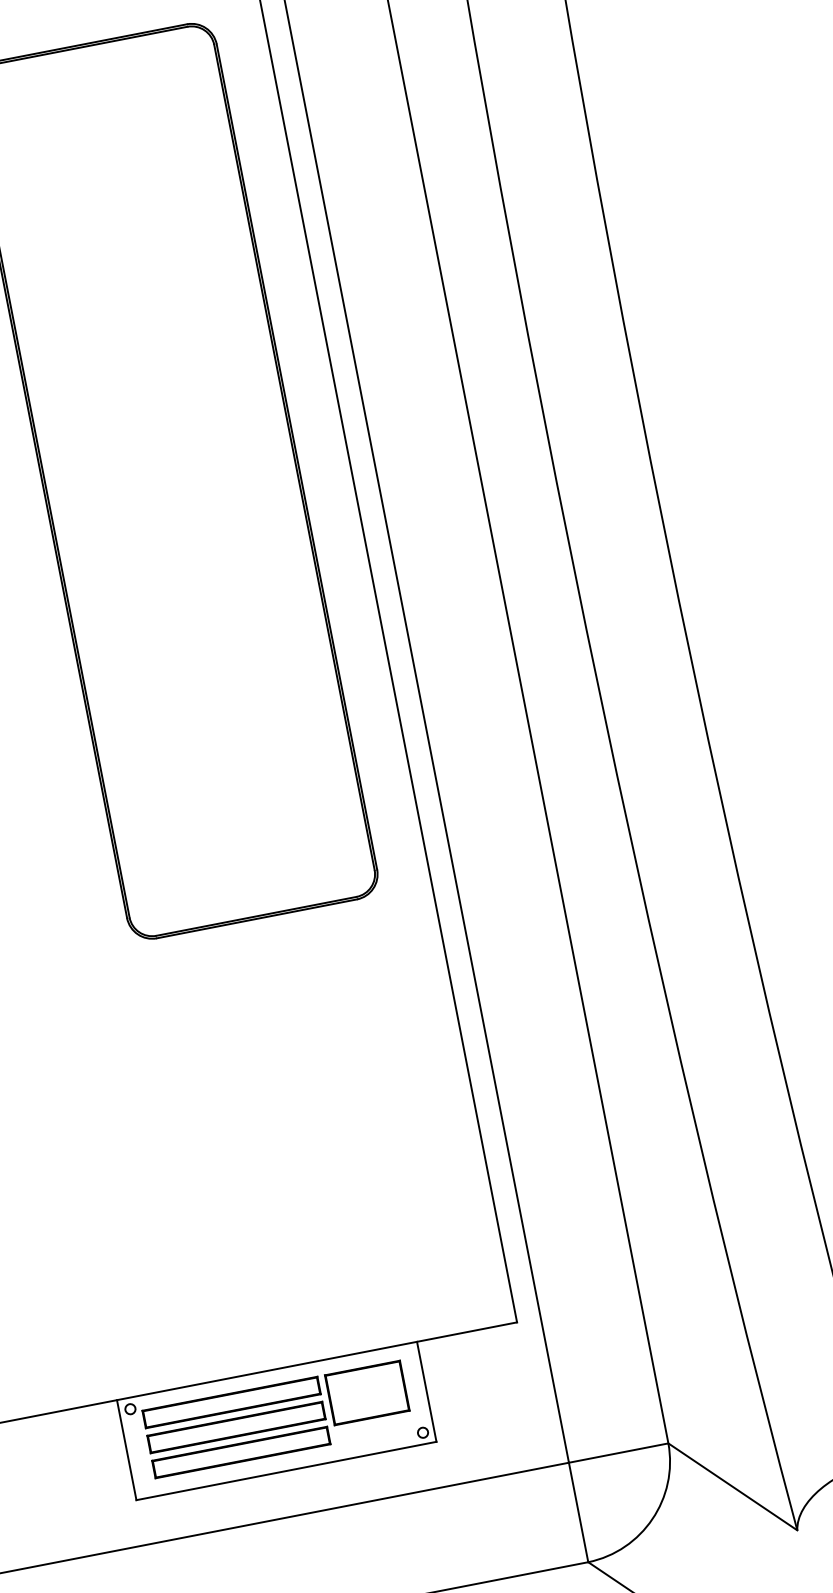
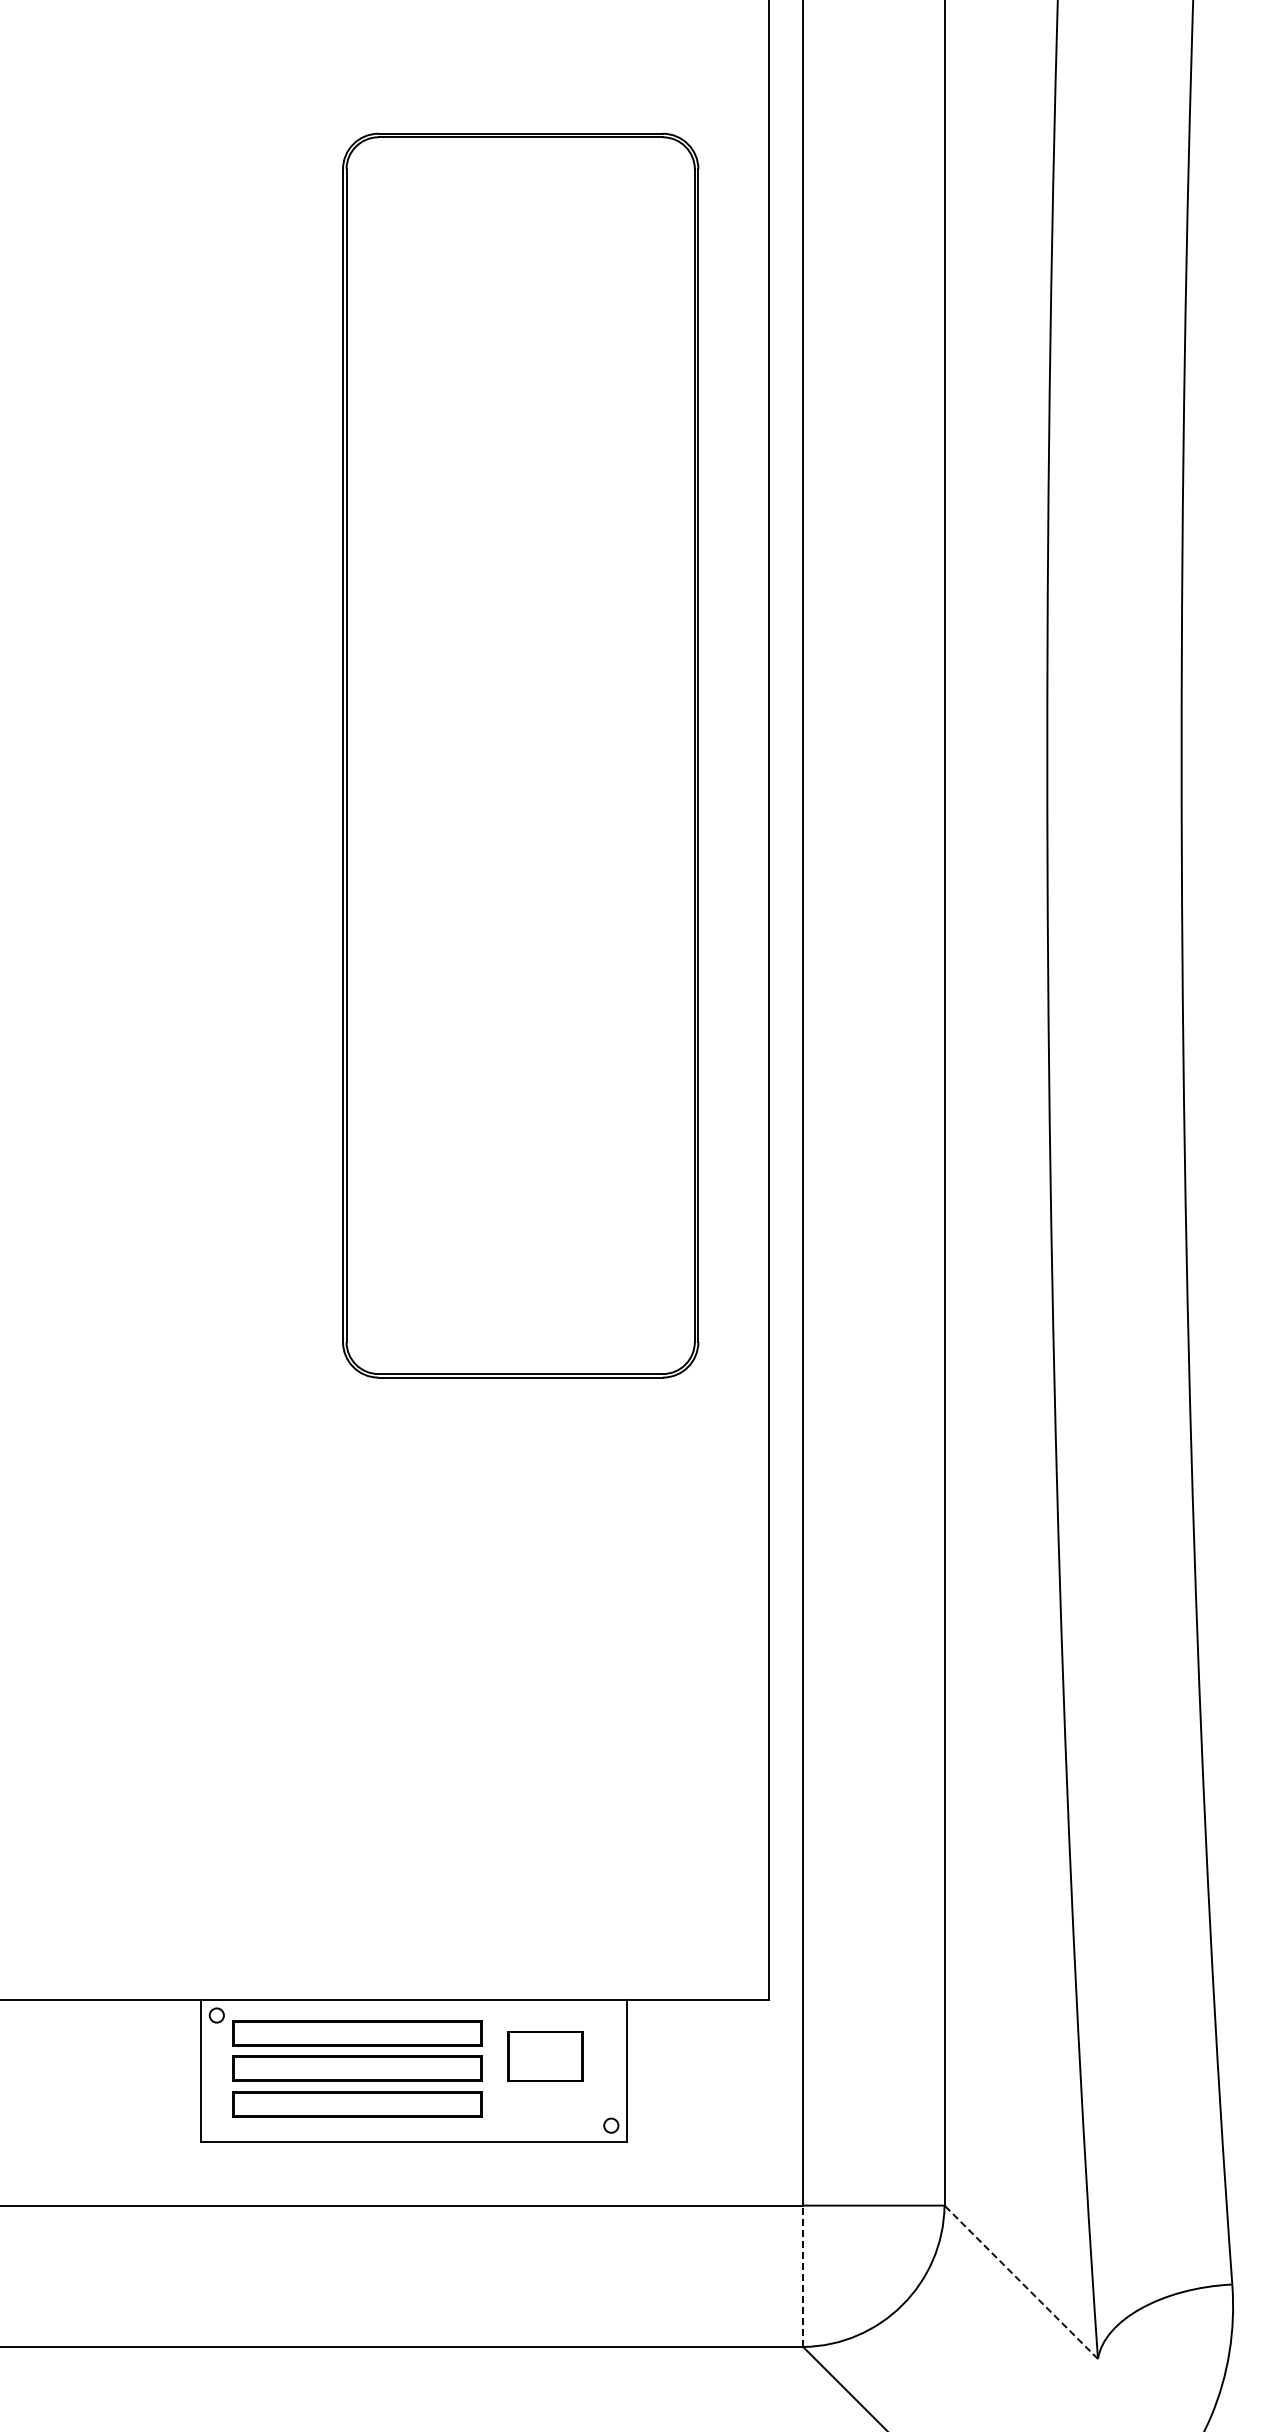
part: (367, 1393) -> (545, 2056), size x0.7
line: (732, 1486) -> (1020, 2281), solid -> dashed
line: (578, 1512) -> (803, 2276), solid -> dashed

